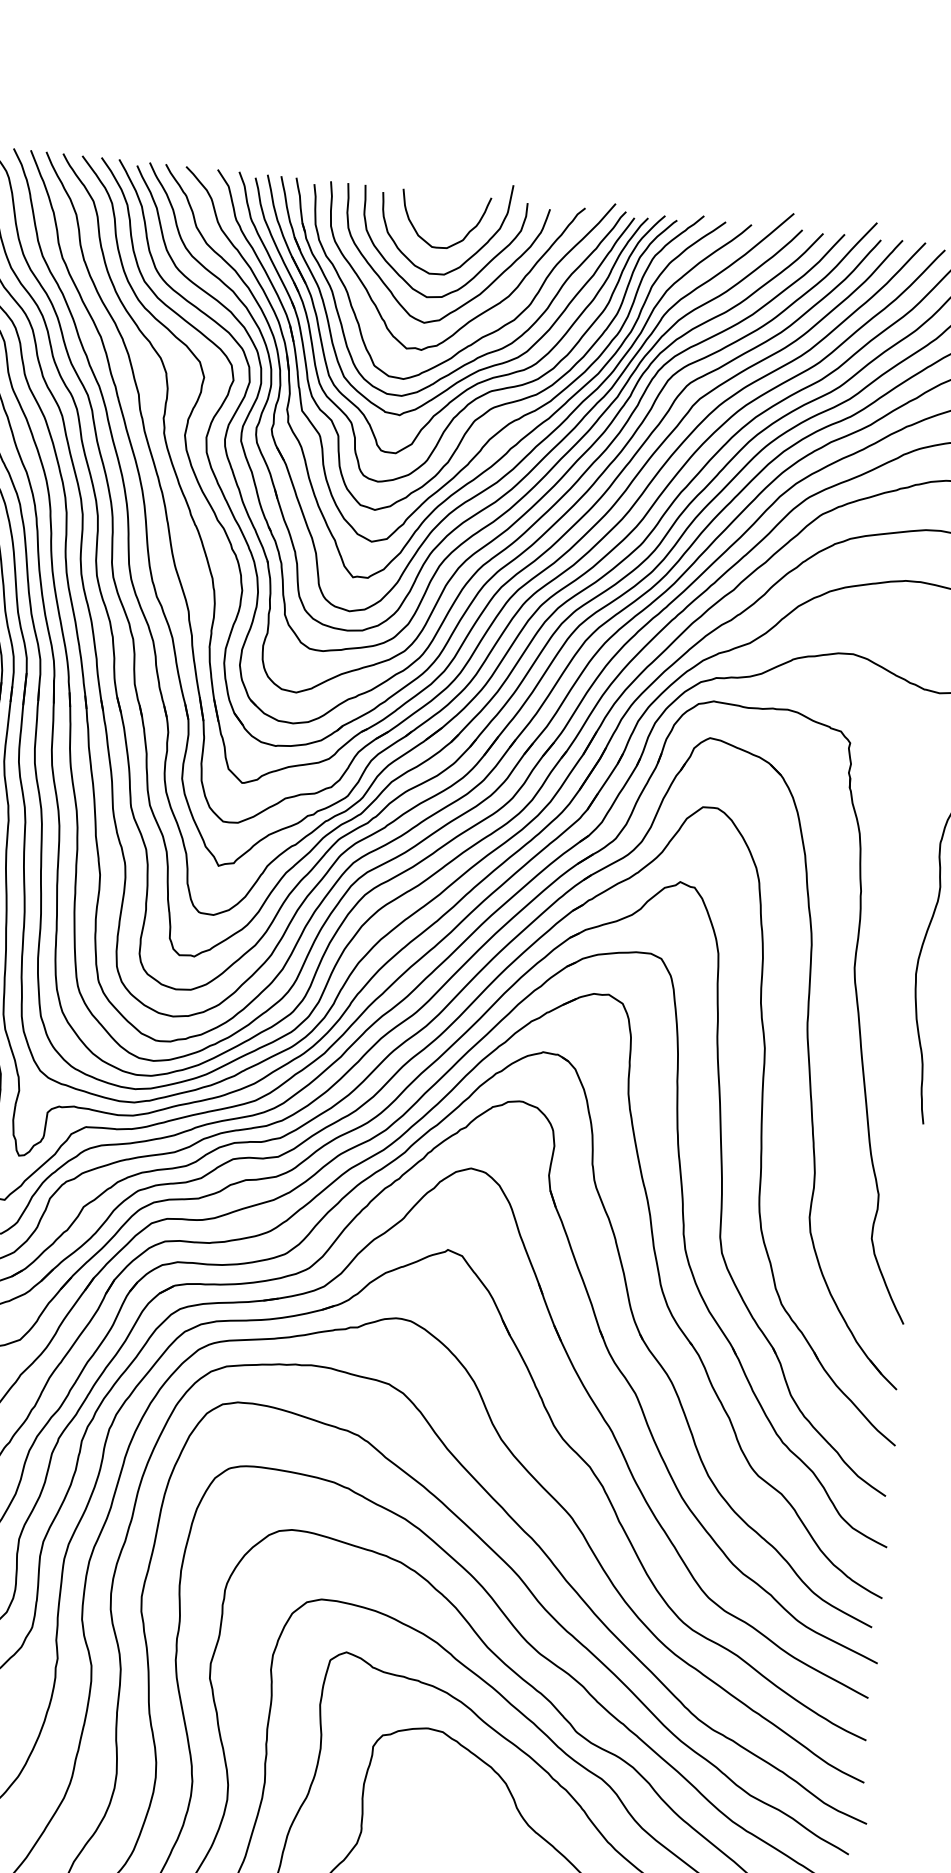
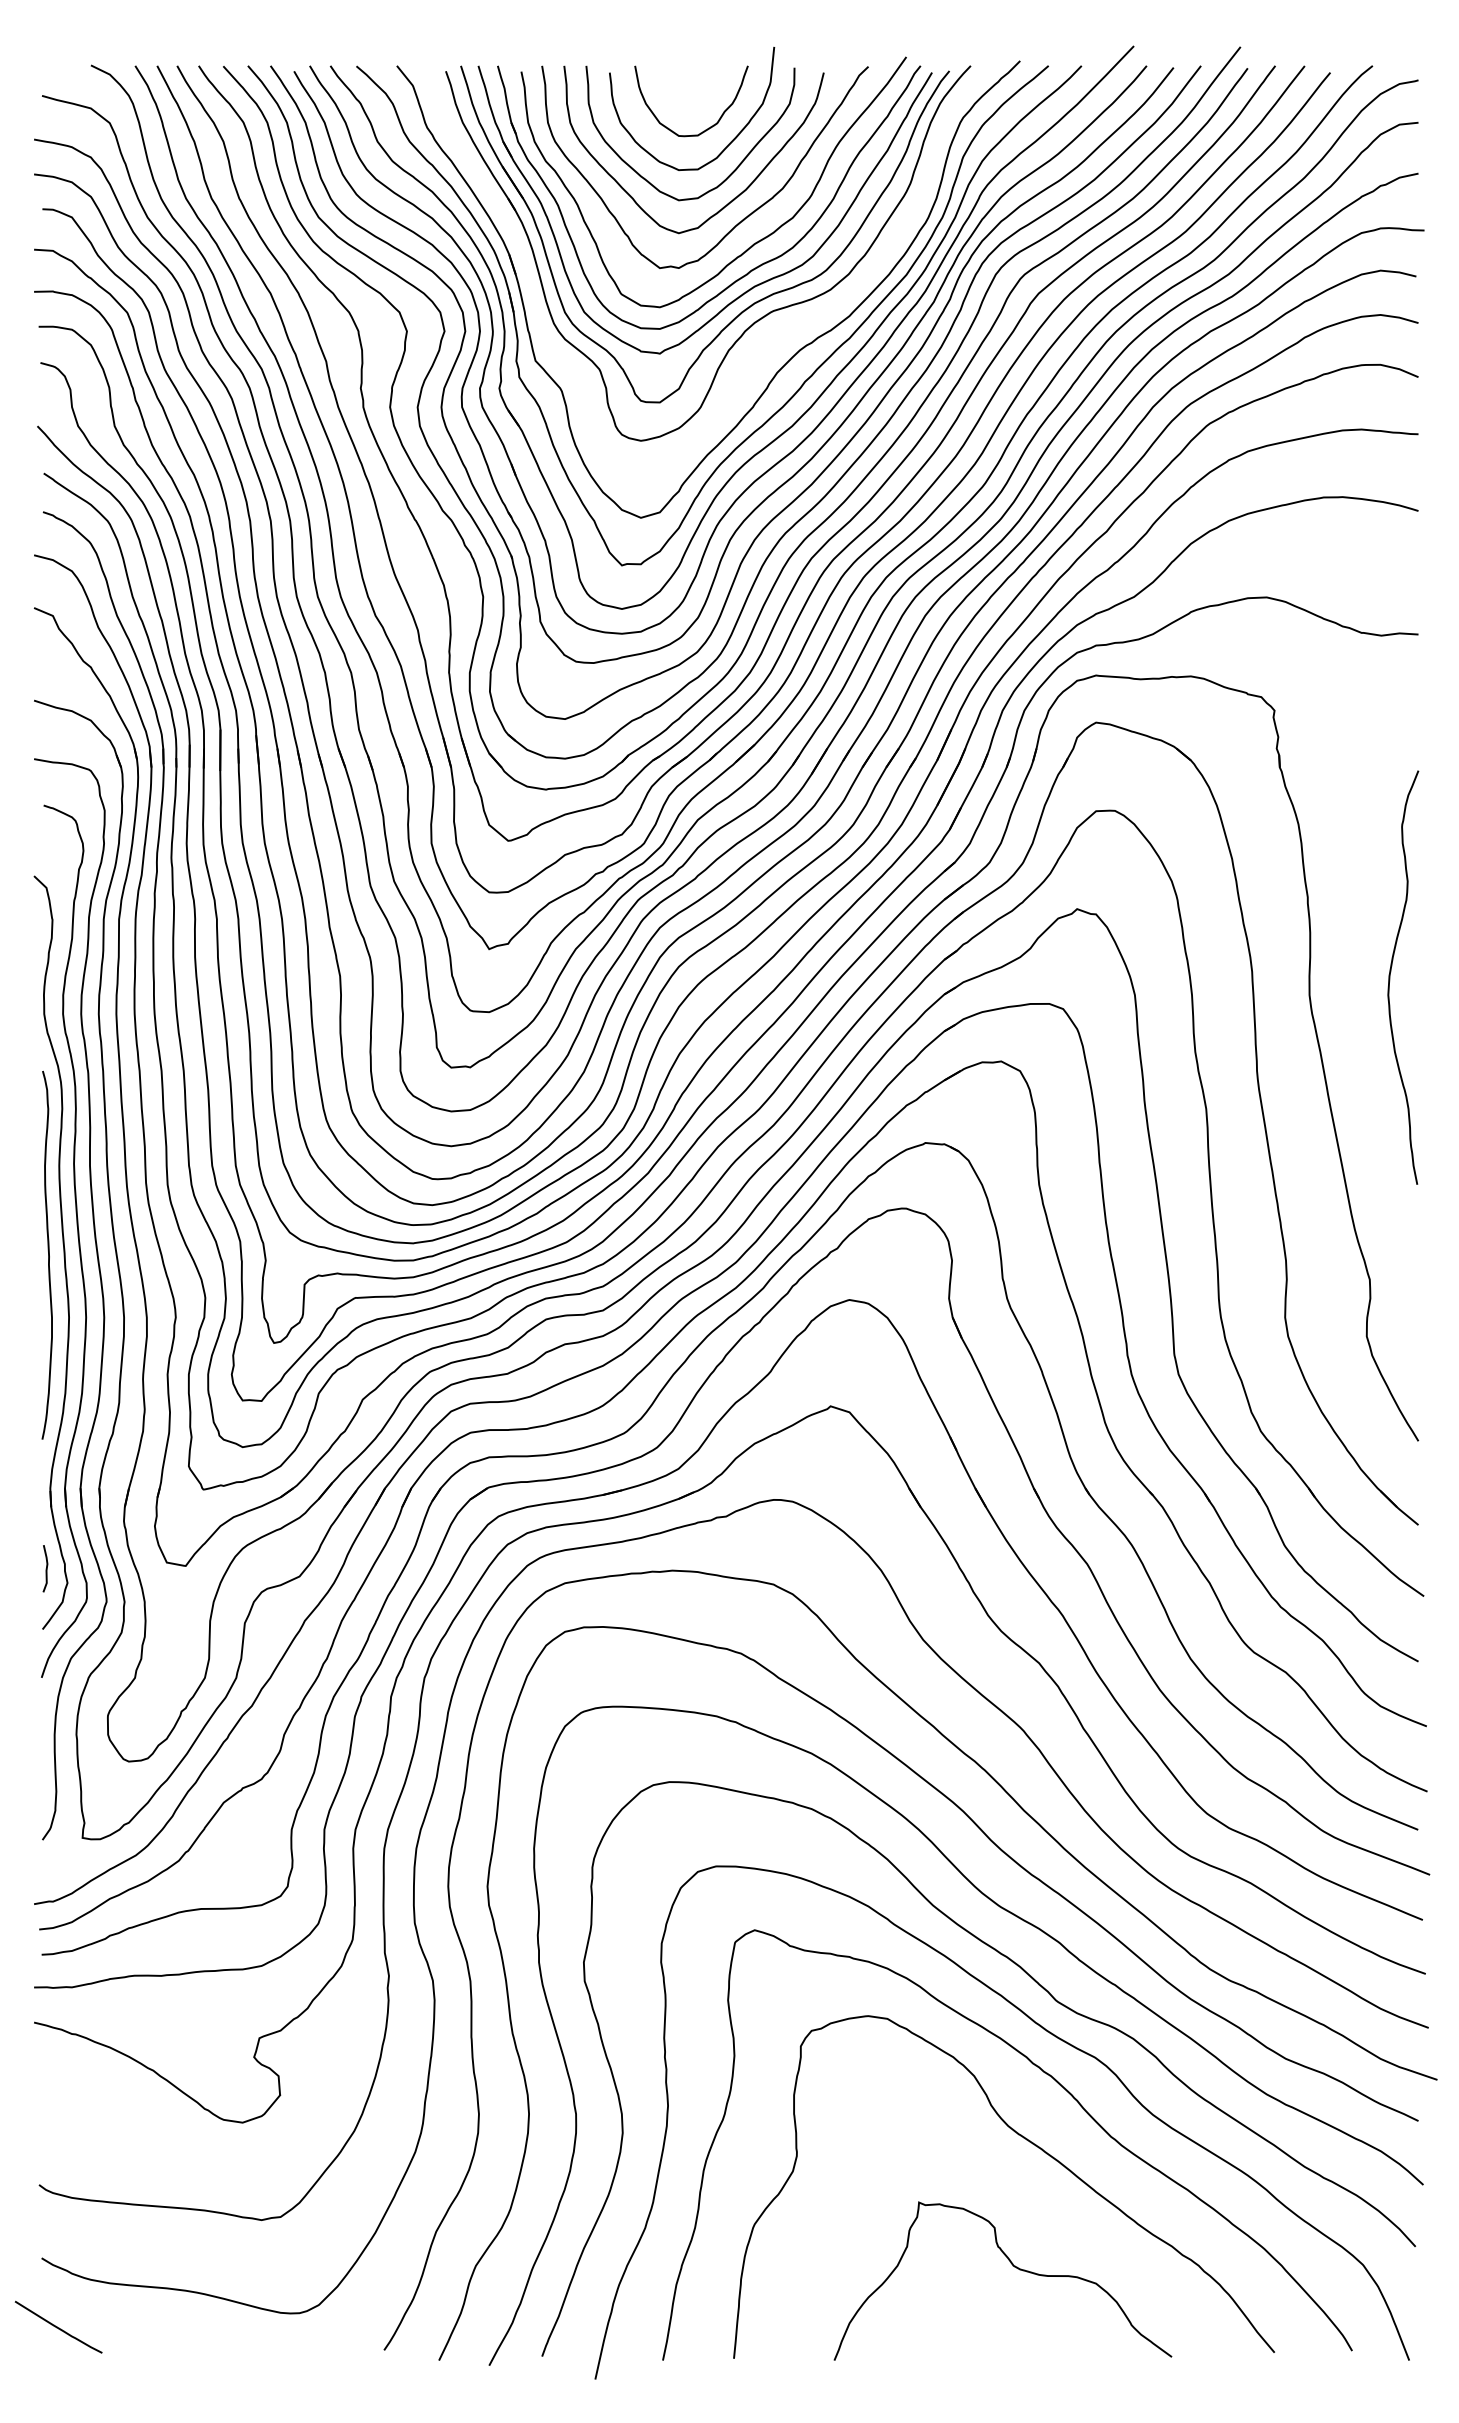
part: (480, 415) -> (762, 343), removed

